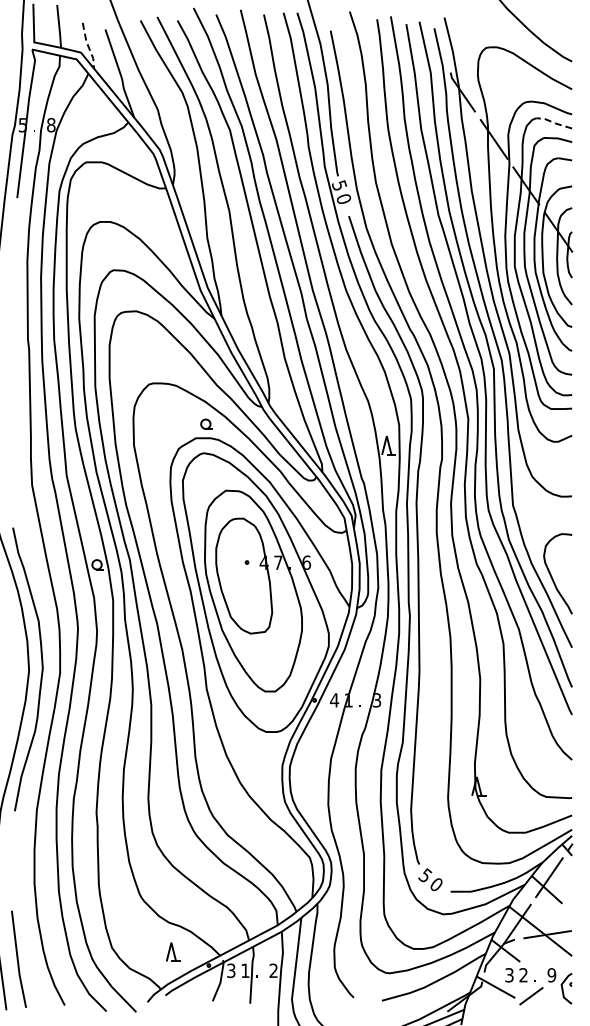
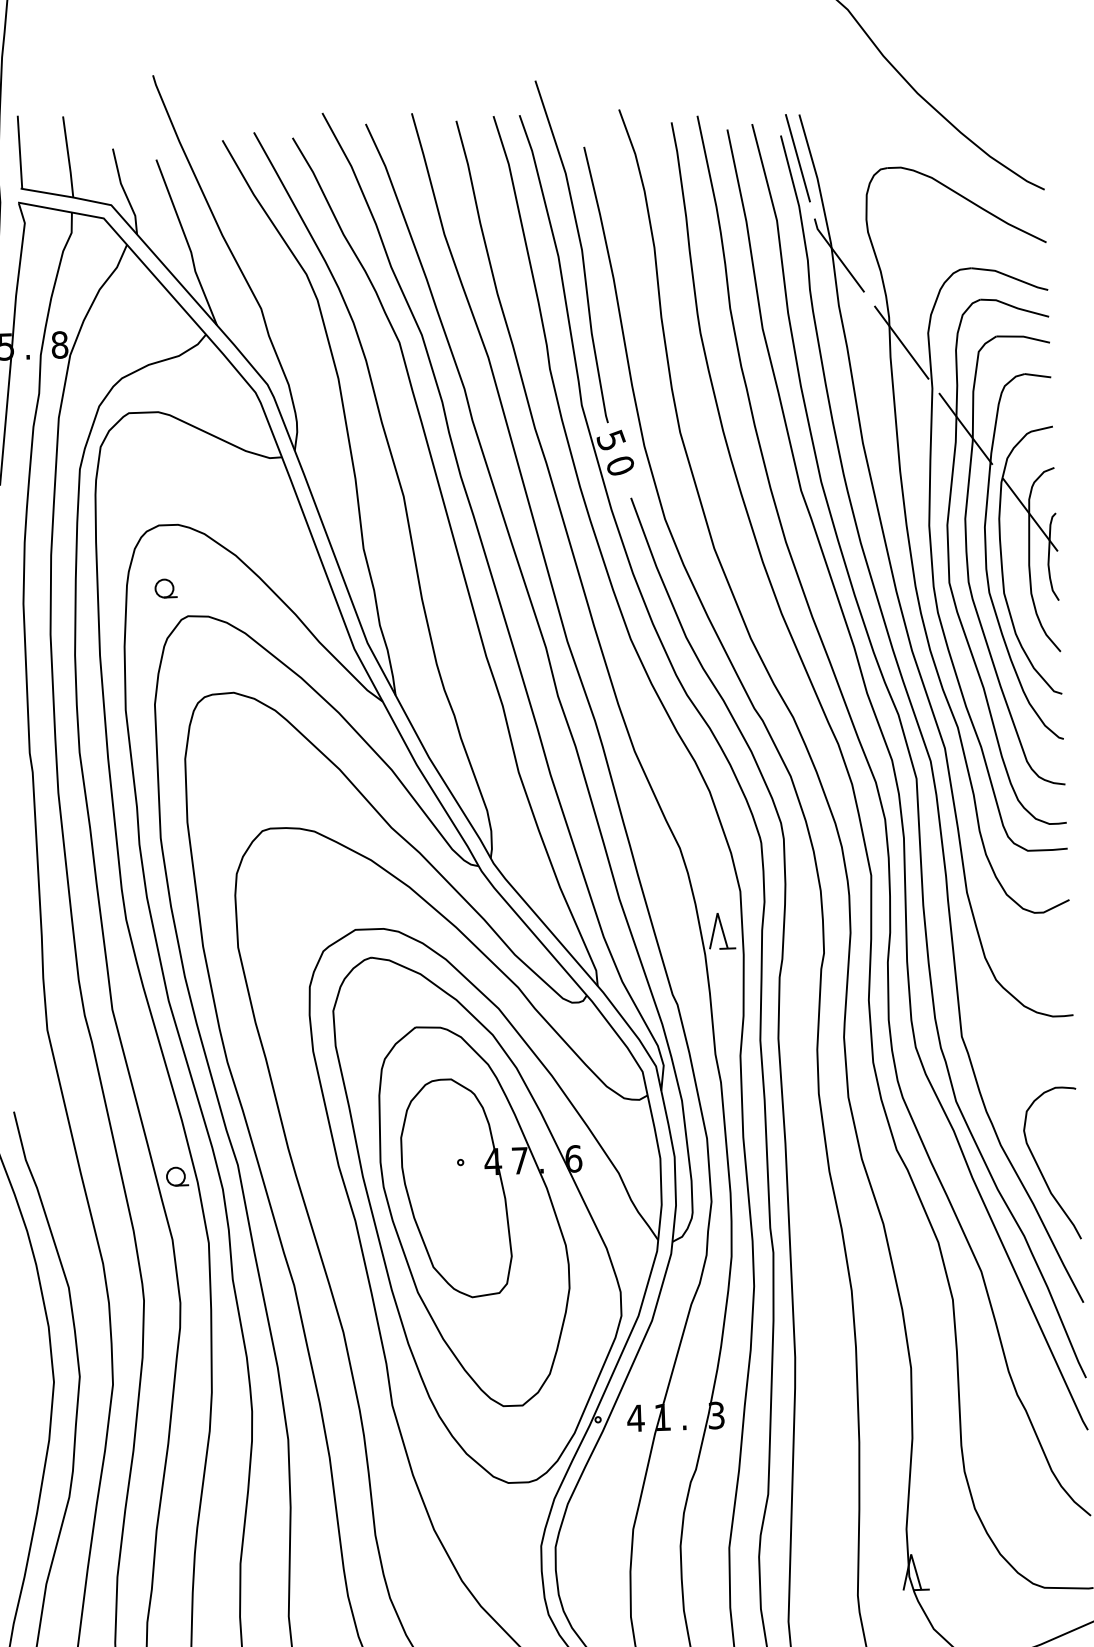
line: (442, 40) -> (797, 158), added
line: (88, 45) -> (125, 191), dashed -> solid
line: (553, 122) -> (1013, 306), dashed -> solid
part: (206, 423) -> (165, 587), moved

